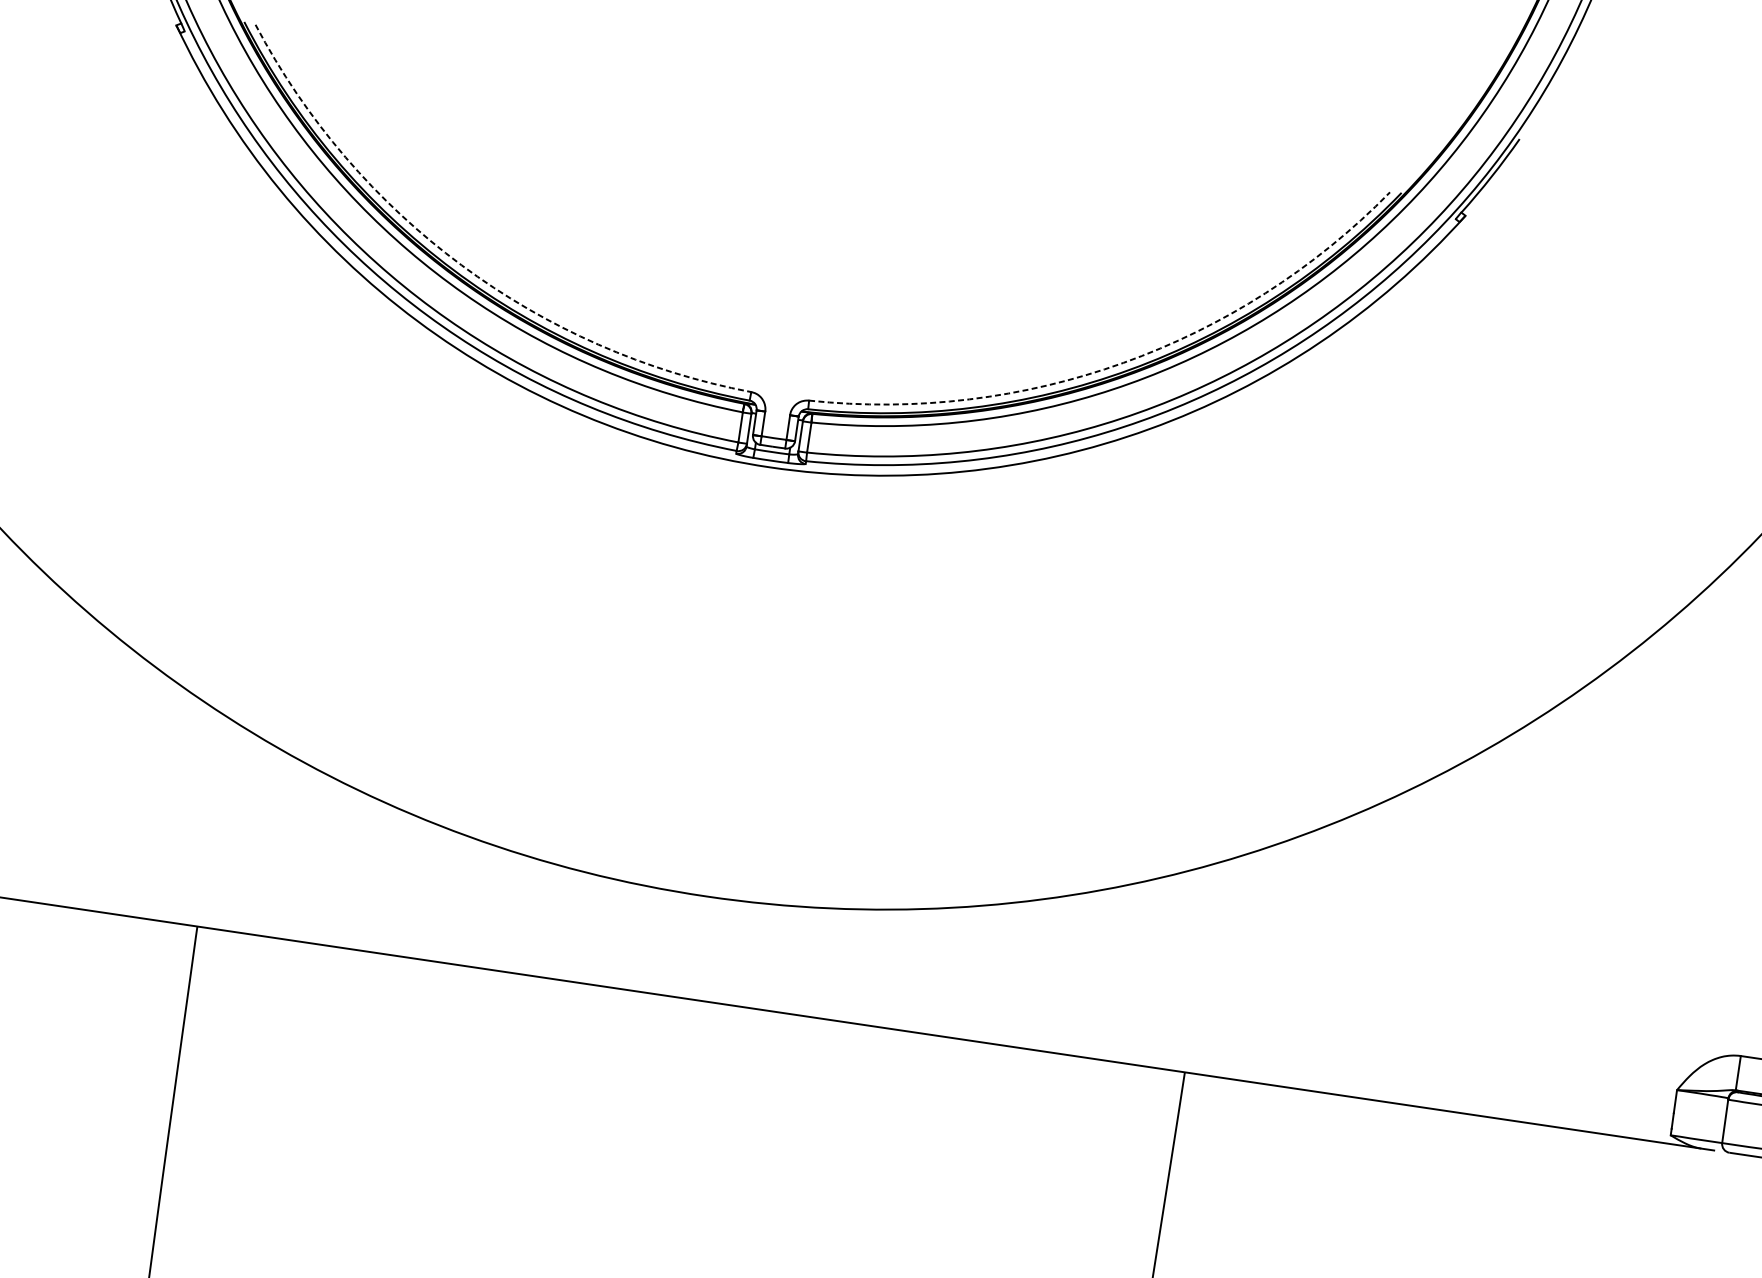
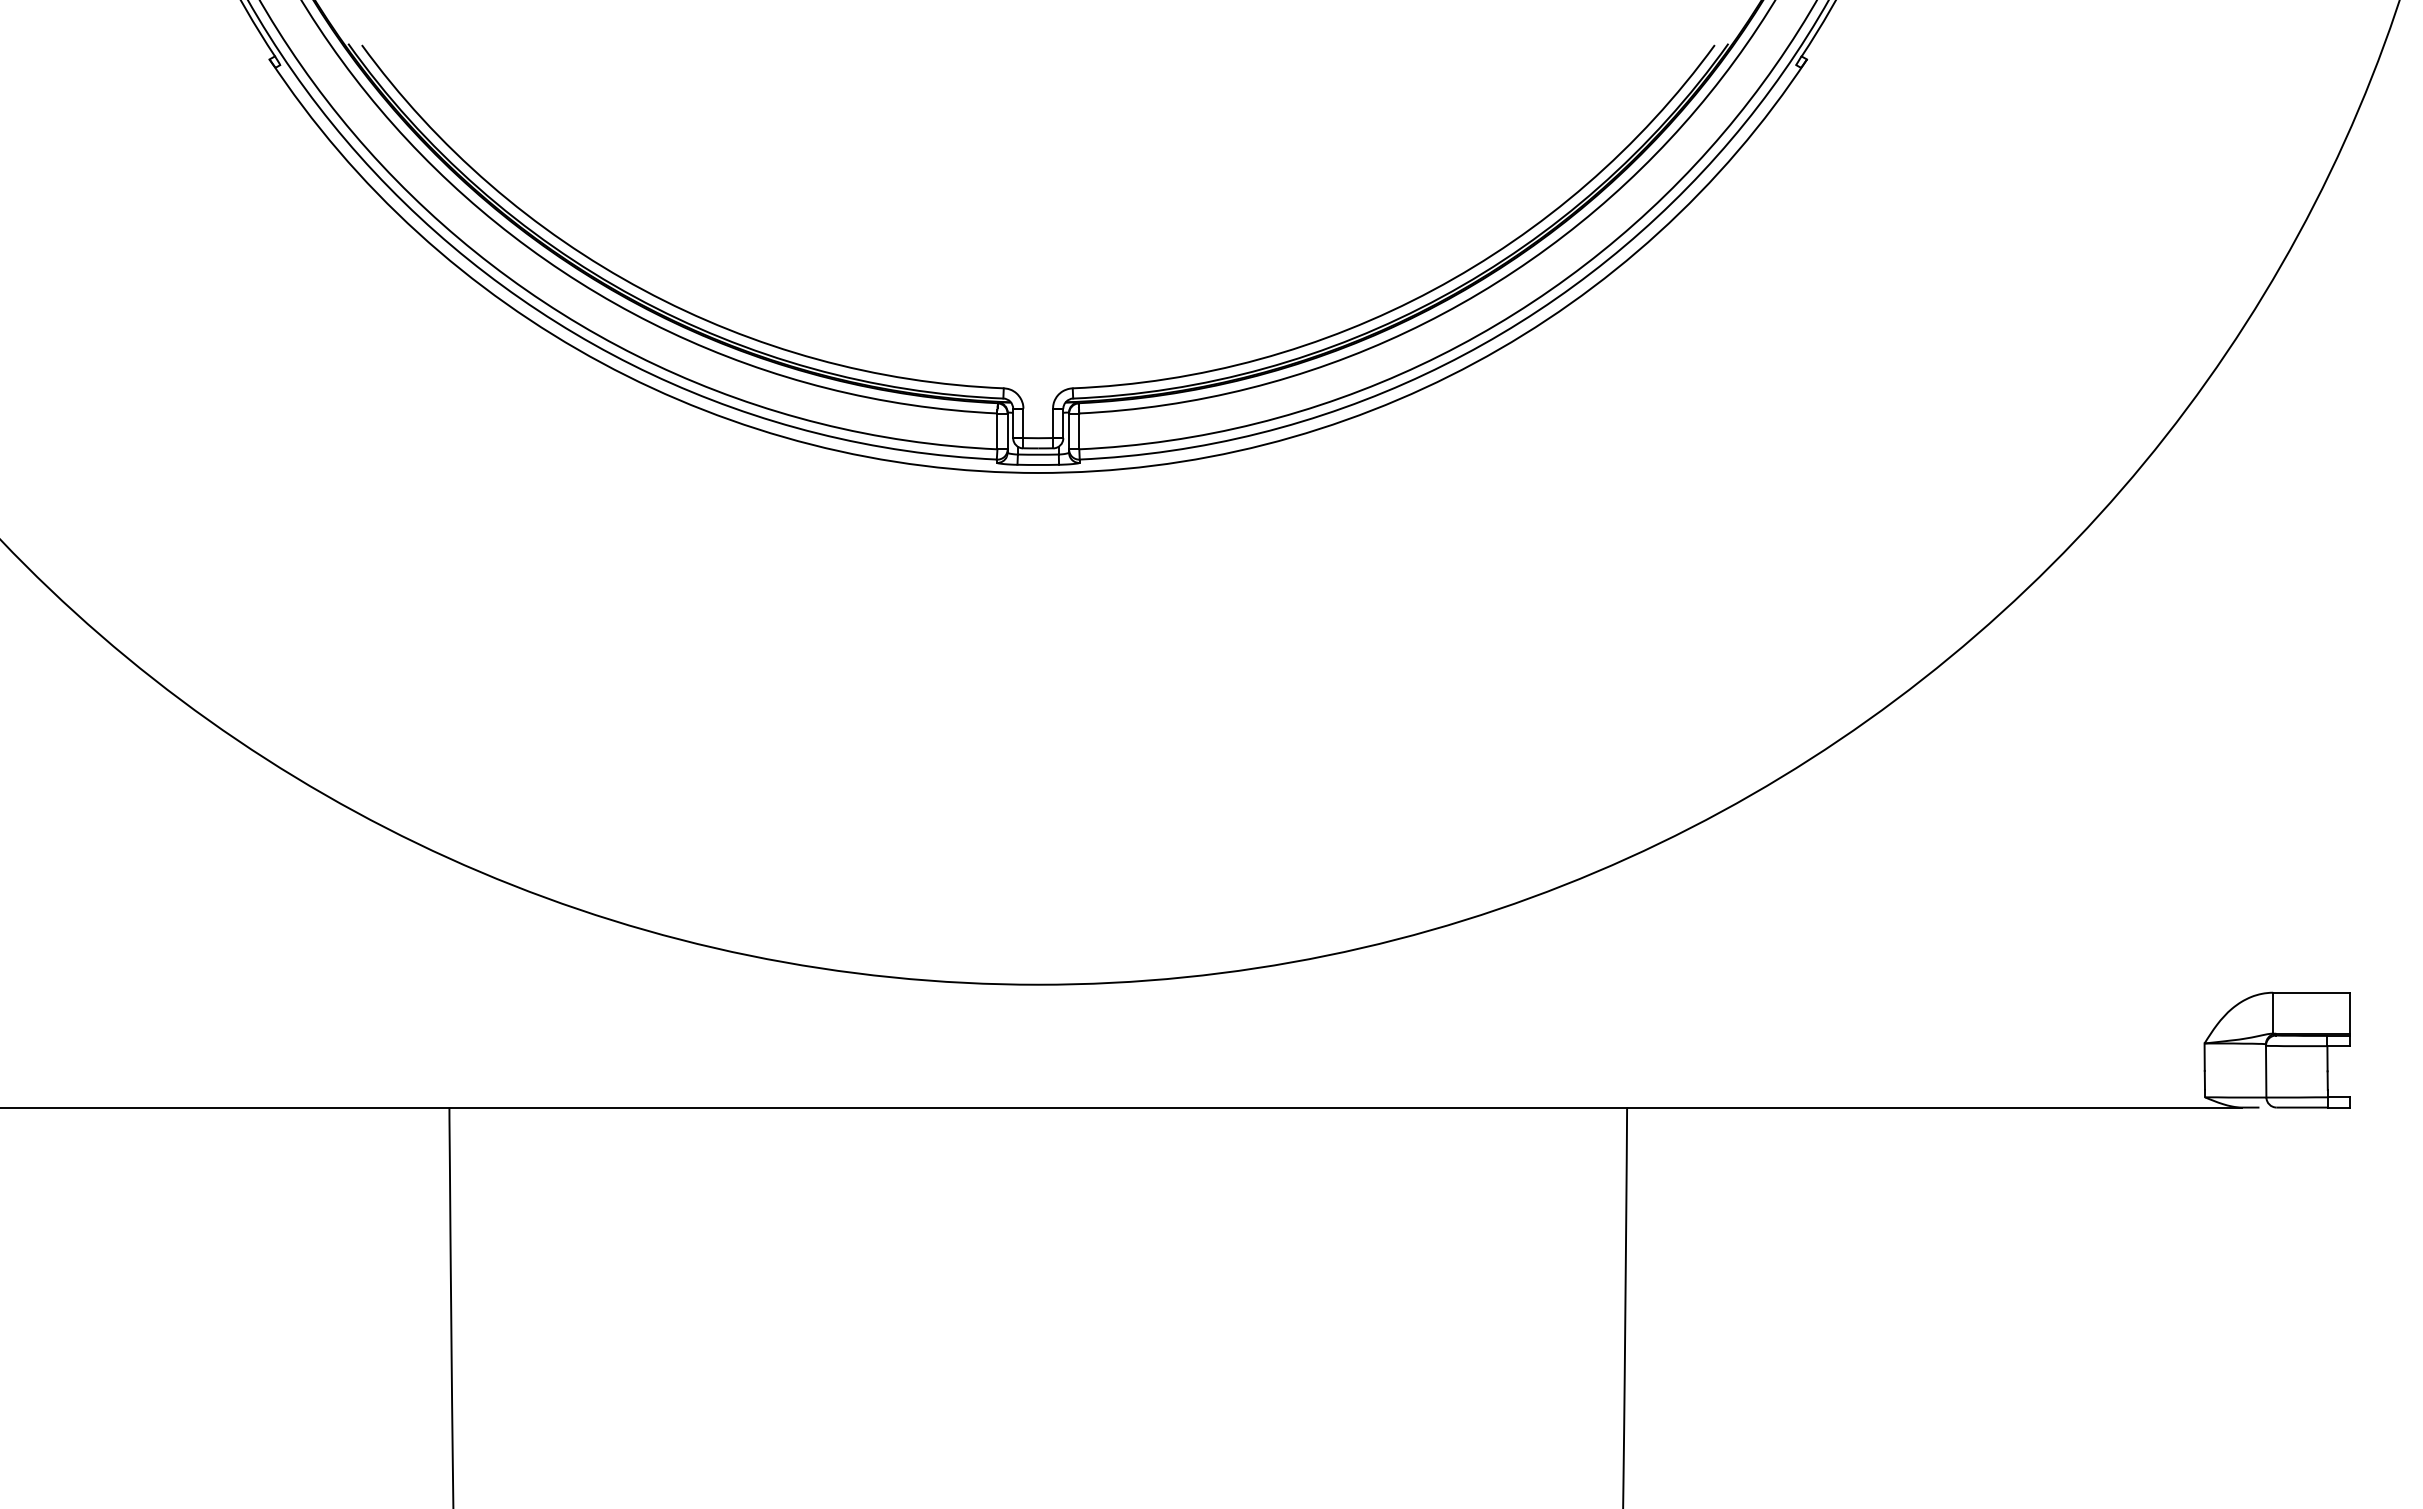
arc: (461, 265) -> (643, 290), dashed -> solid
arc: (1123, 363) -> (1433, 290), dashed -> solid

